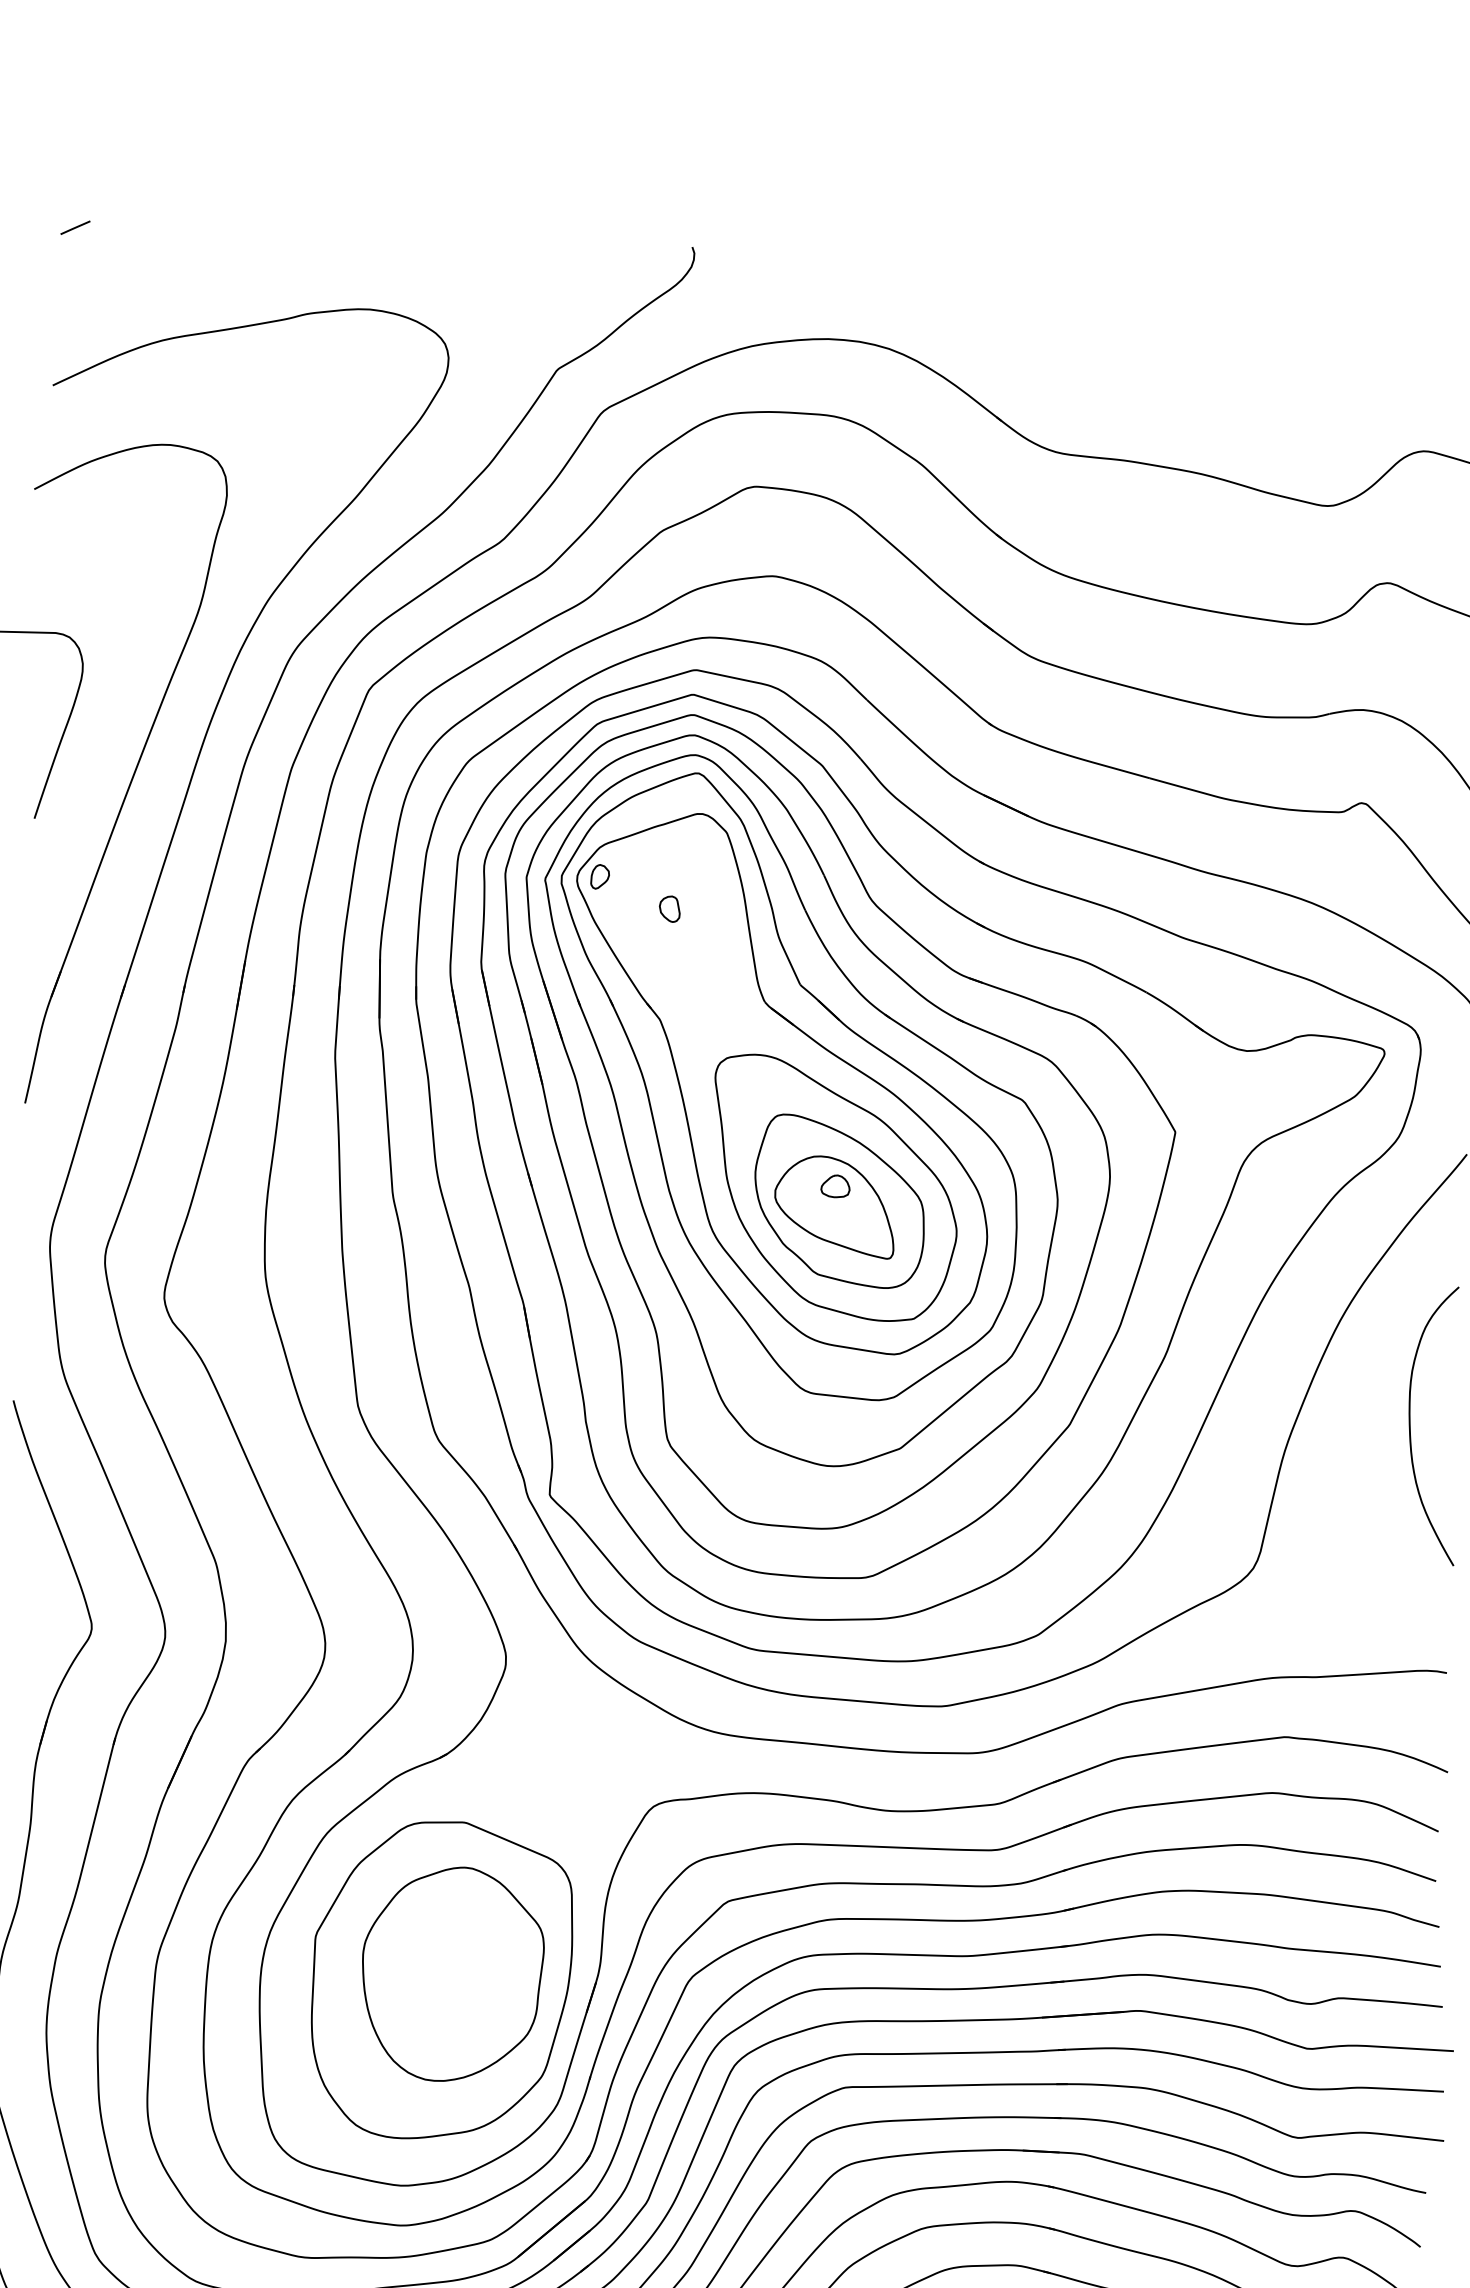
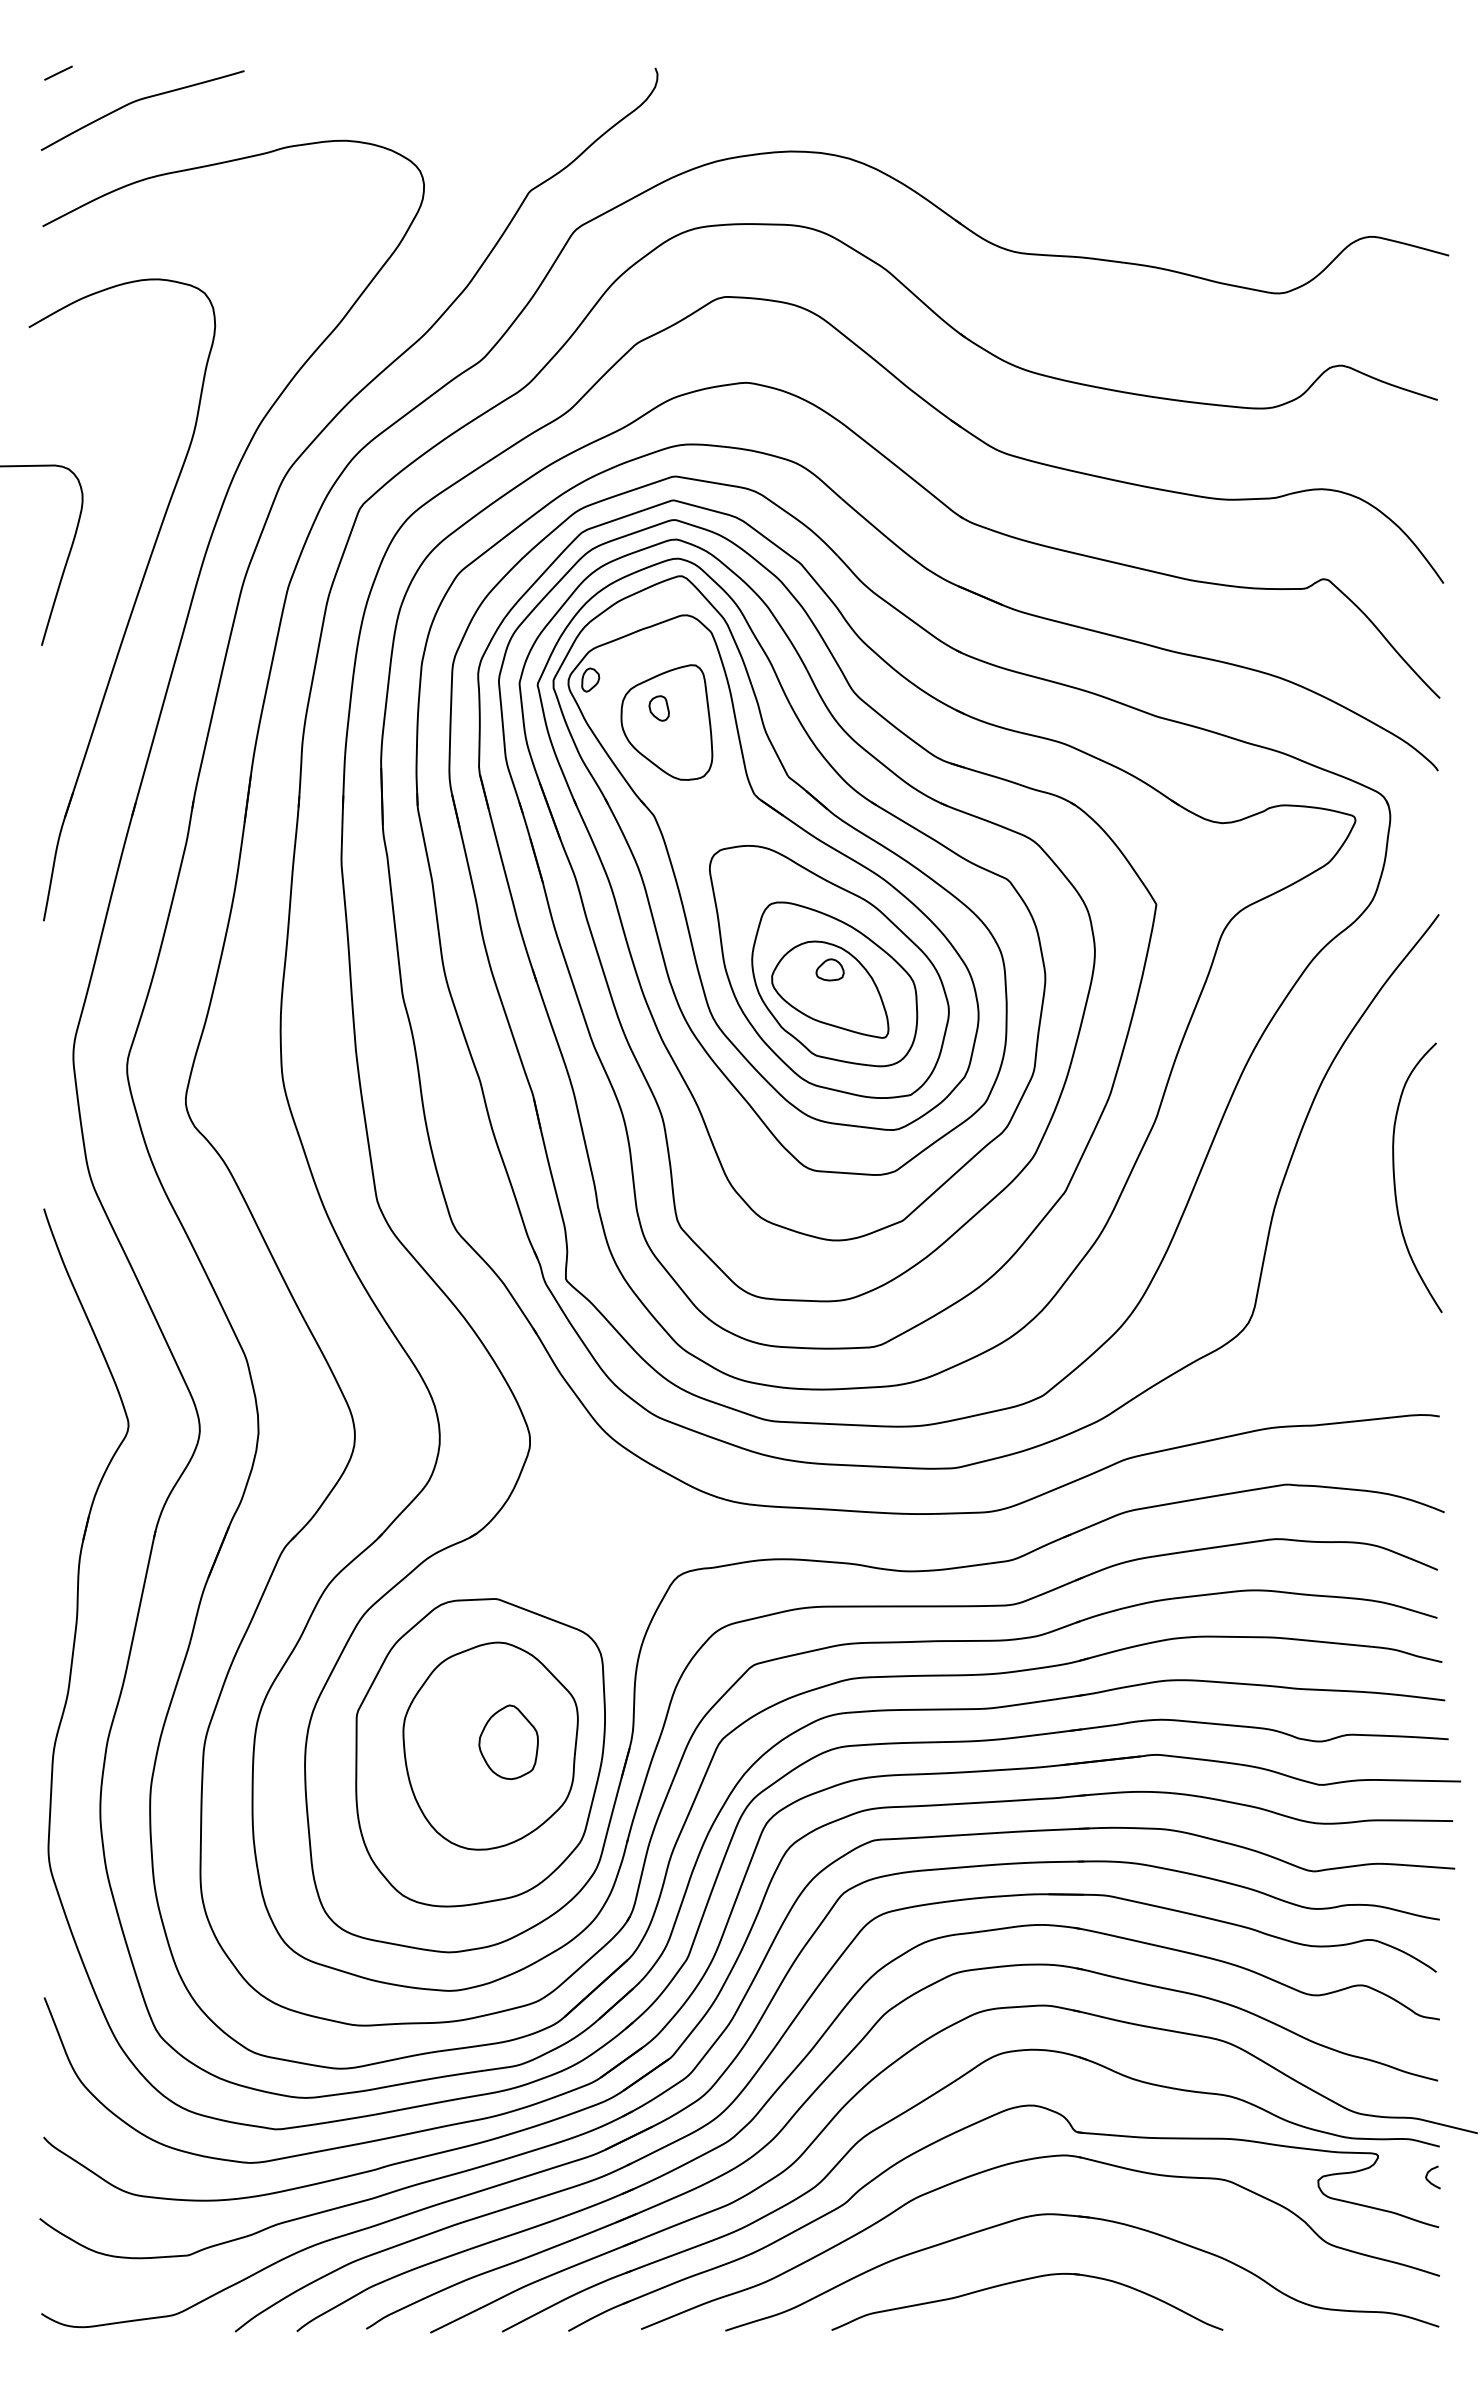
curve: (156, 260) -> (138, 101), added
part: (676, 923) -> (666, 722), added
part: (471, 1971) -> (508, 1742), added

